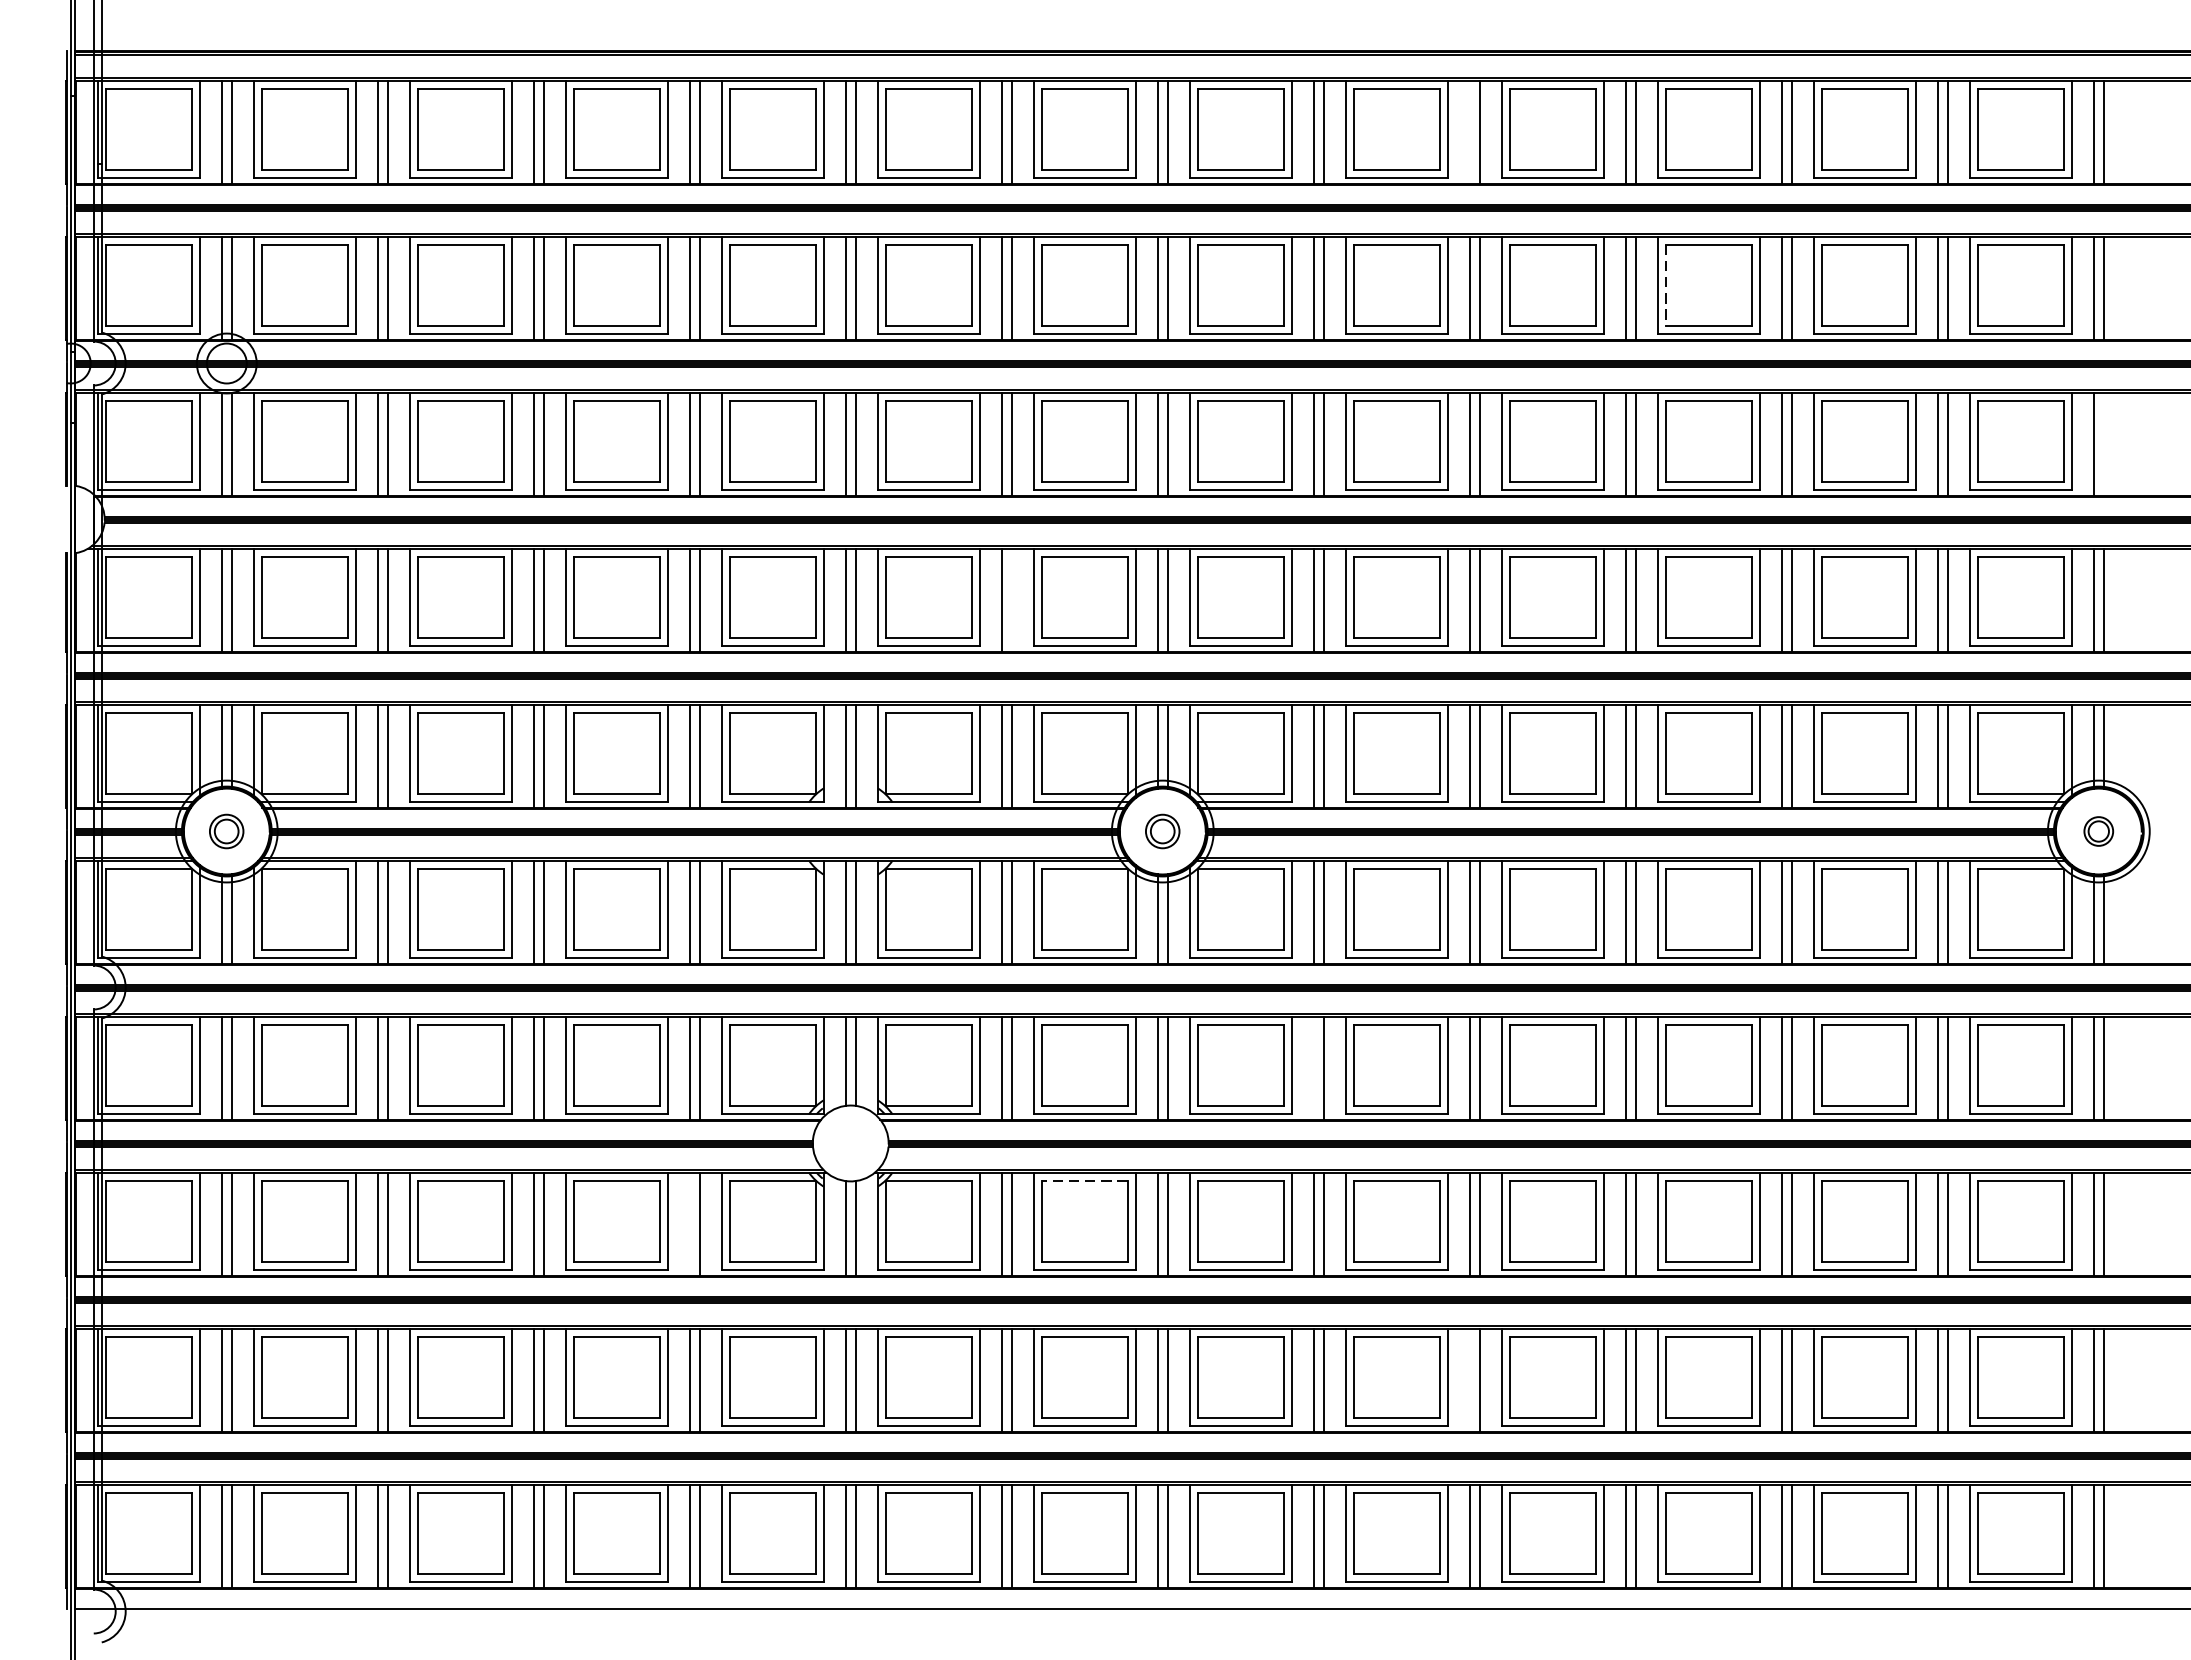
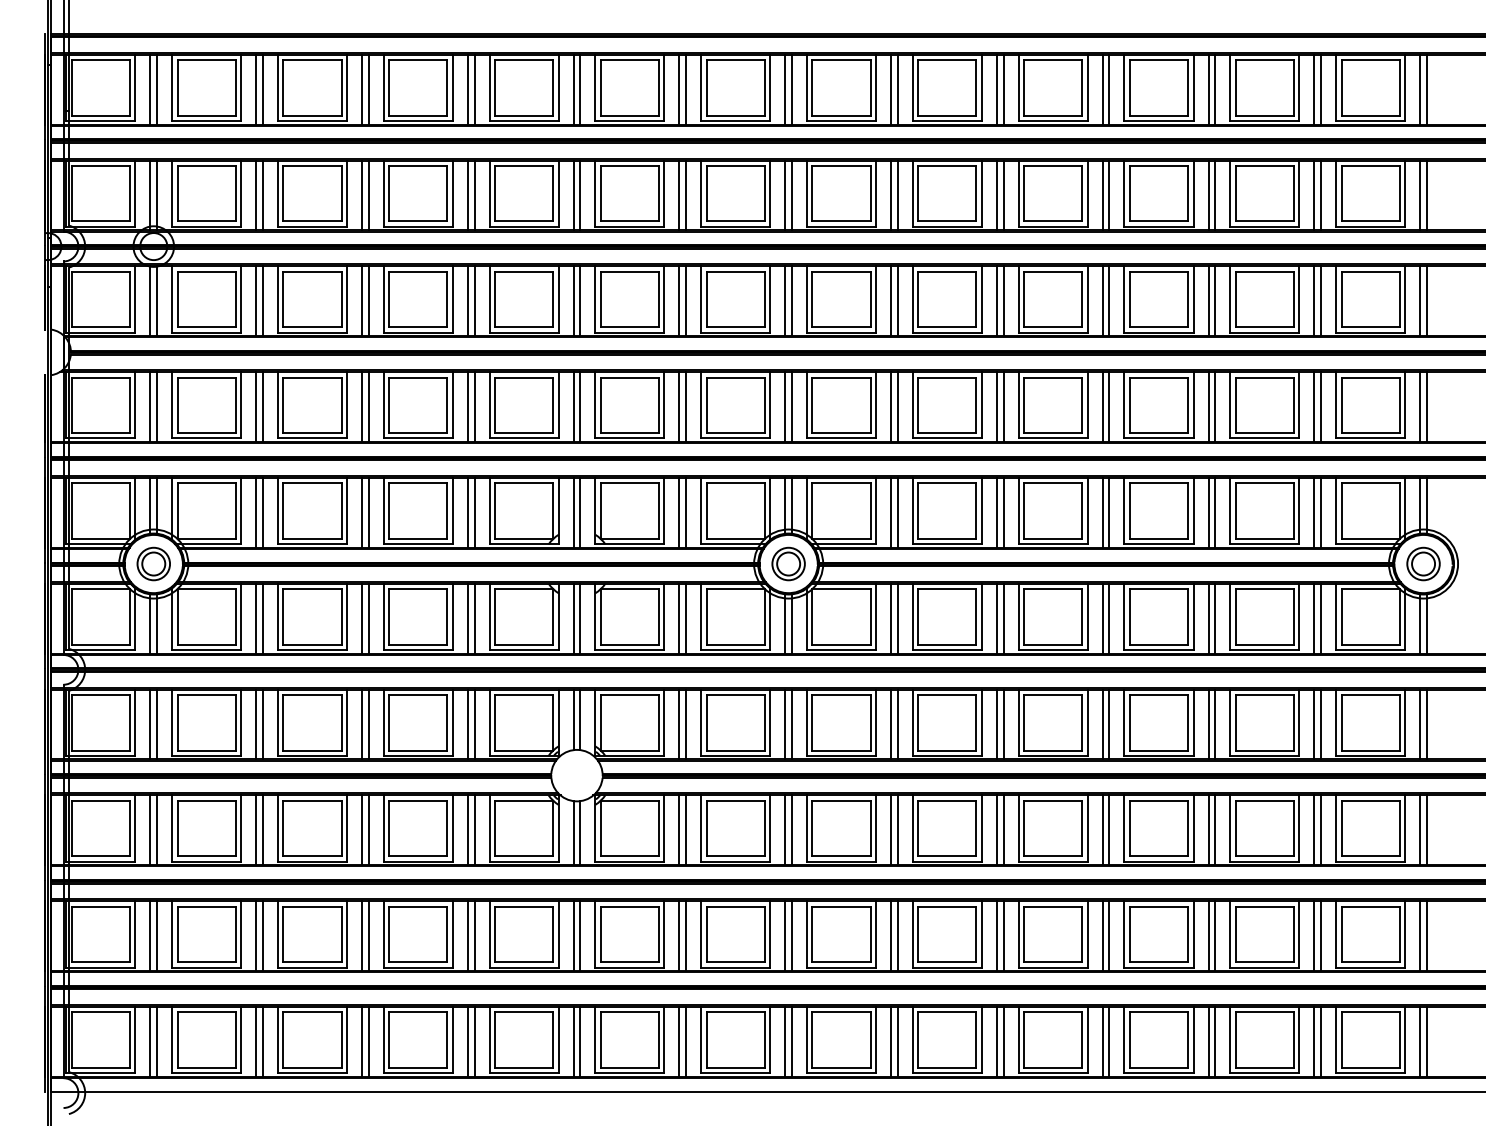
line: (1469, 131) -> (996, 89), added
line: (1665, 285) -> (1129, 193), dashed -> solid
line: (2103, 444) -> (1426, 301), added
line: (1012, 599) -> (686, 406), added
part: (226, 830) -> (153, 563), size x1.43
part: (1162, 830) -> (788, 563), size x1.43
part: (2098, 830) -> (1423, 563), size x1.67
line: (1314, 1068) -> (891, 724), added
line: (1084, 1180) -> (735, 800), dashed -> solid
line: (689, 1224) -> (467, 830), added
line: (1469, 1380) -> (996, 936), added

